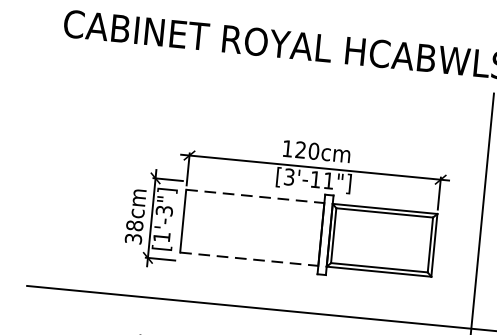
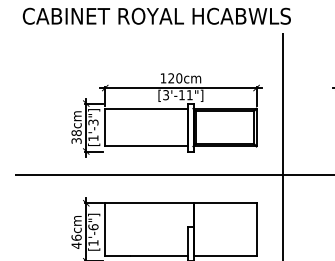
line: (254, 196) -> (146, 108), dashed -> solid
line: (248, 259) -> (146, 146), dashed -> solid

